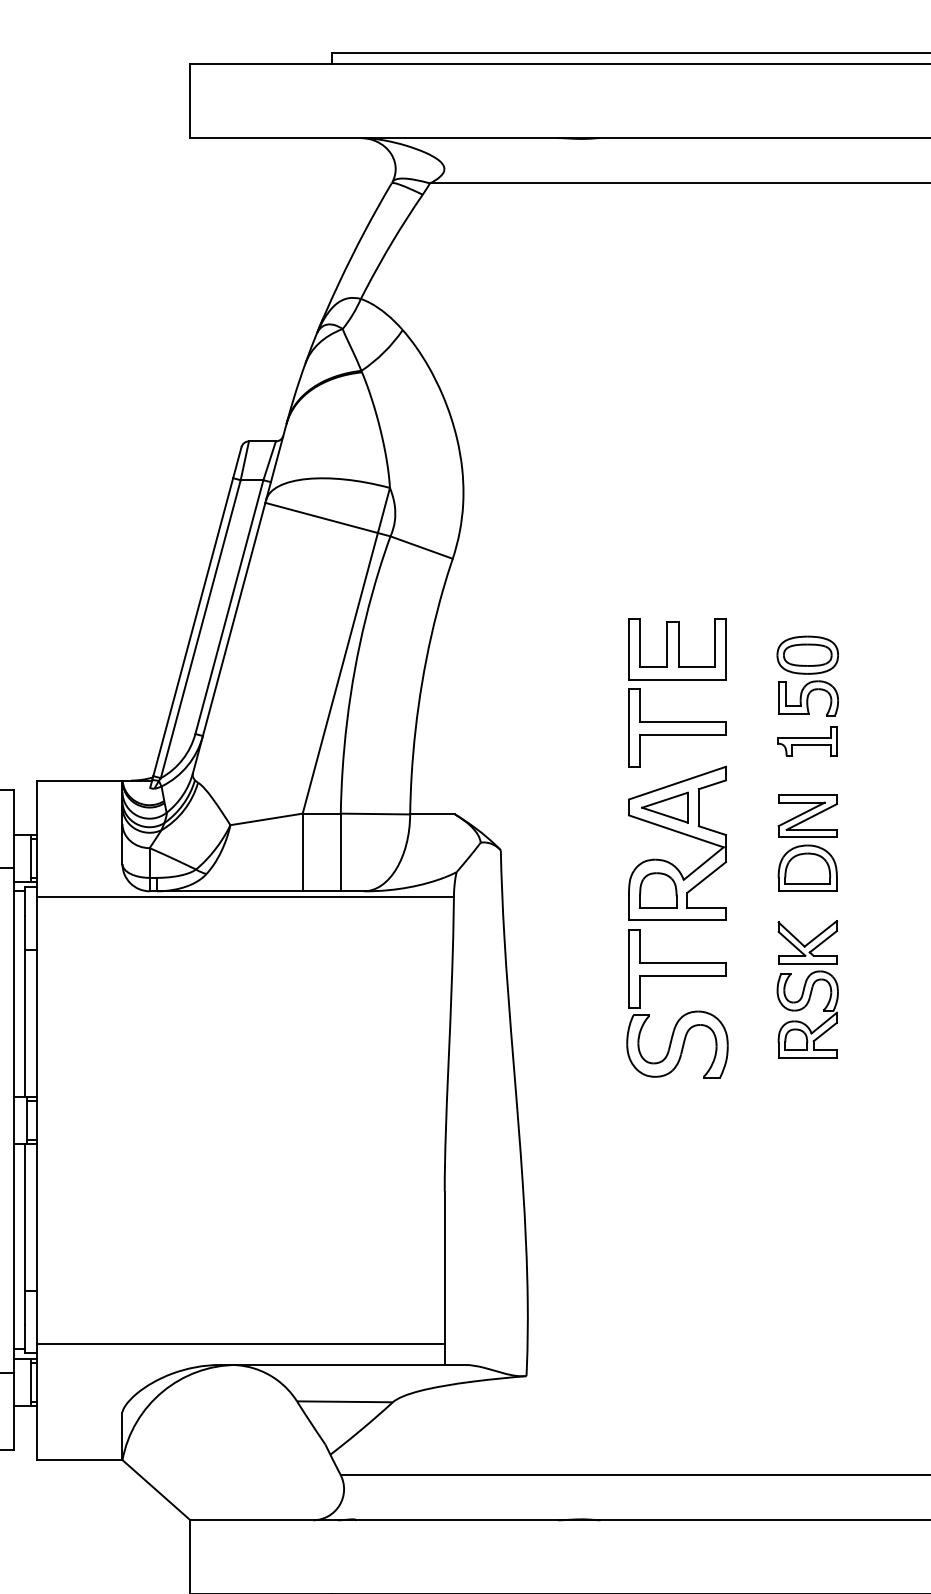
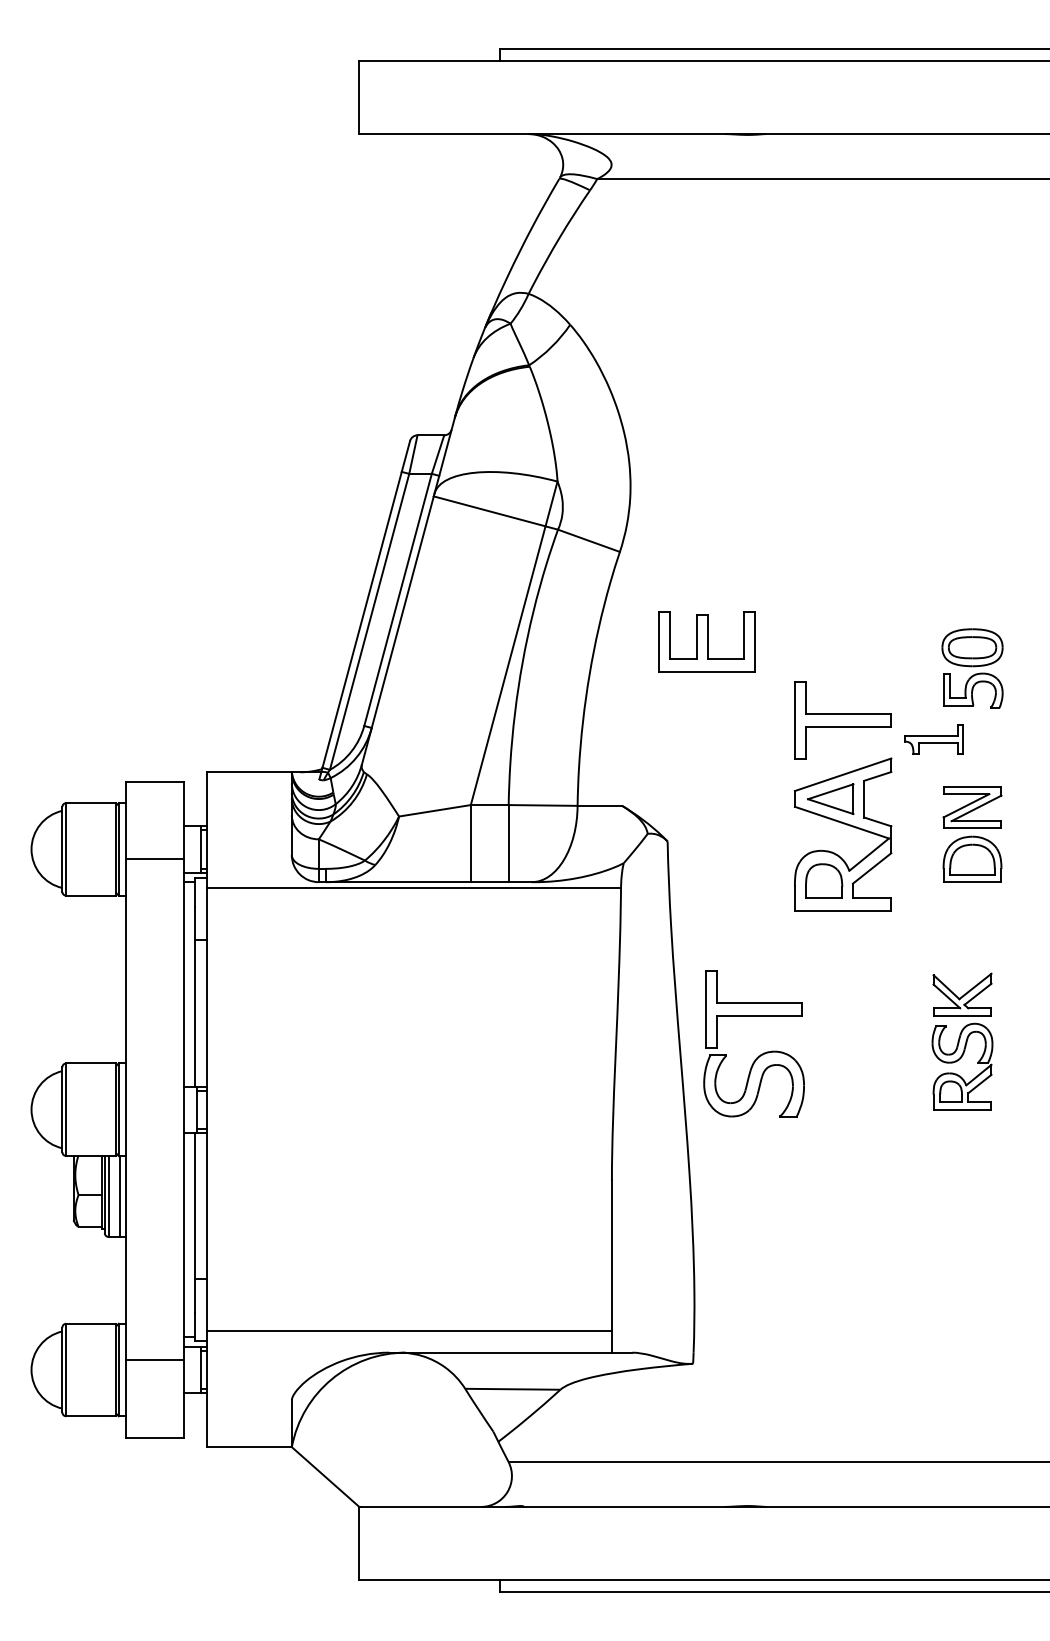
part: (676, 648) -> (706, 641), moved
part: (806, 741) -> (933, 739), moved
part: (807, 989) -> (962, 1041), moved
part: (683, 1014) -> (760, 1054), moved

